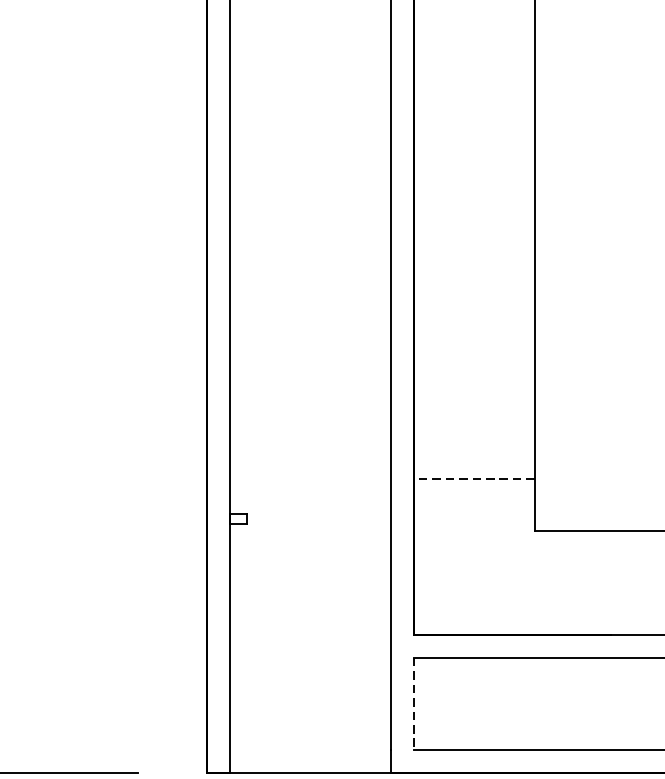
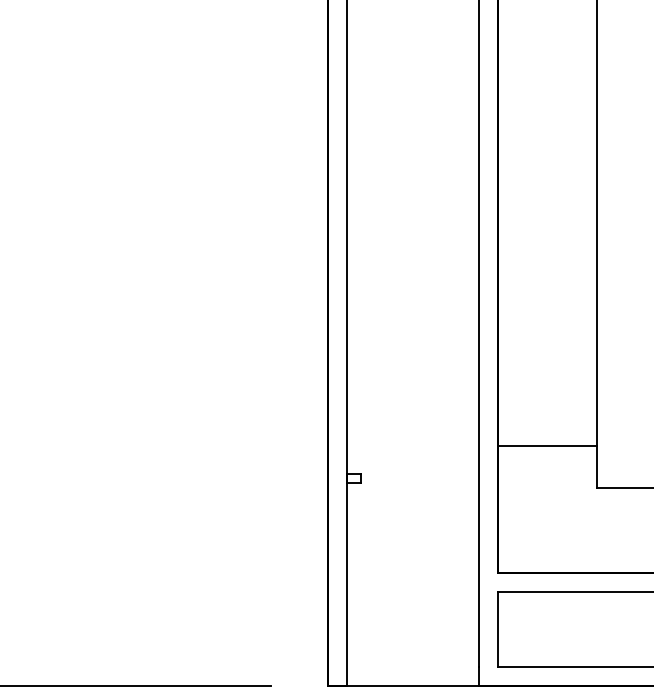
line: (473, 478) -> (546, 445), dashed -> solid
line: (413, 703) -> (497, 629), dashed -> solid

